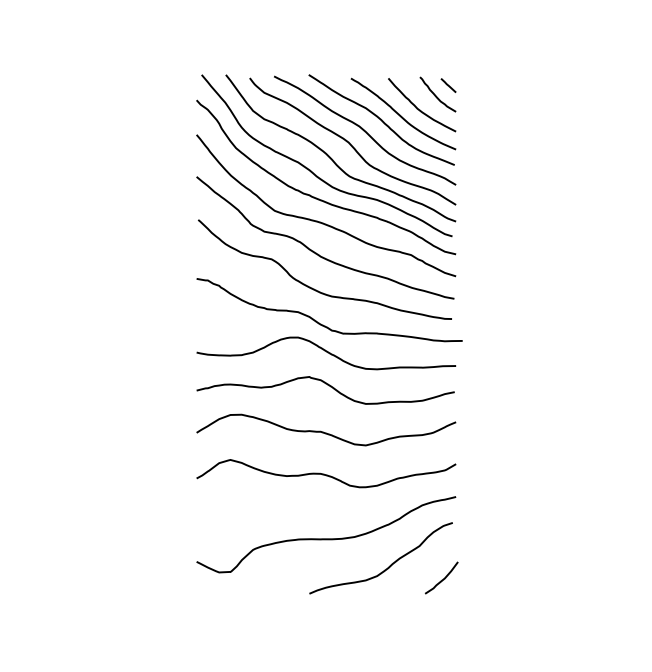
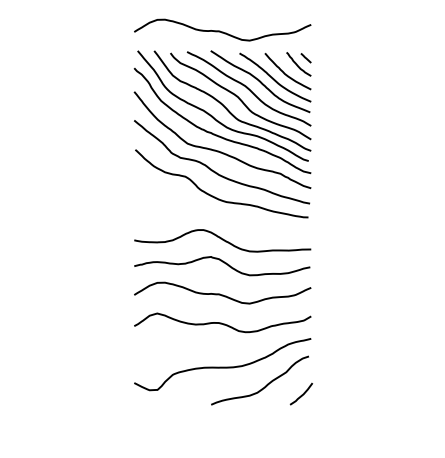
curve: (326, 46) -> (222, 31), added
curve: (323, 323) -> (220, 220), removed

